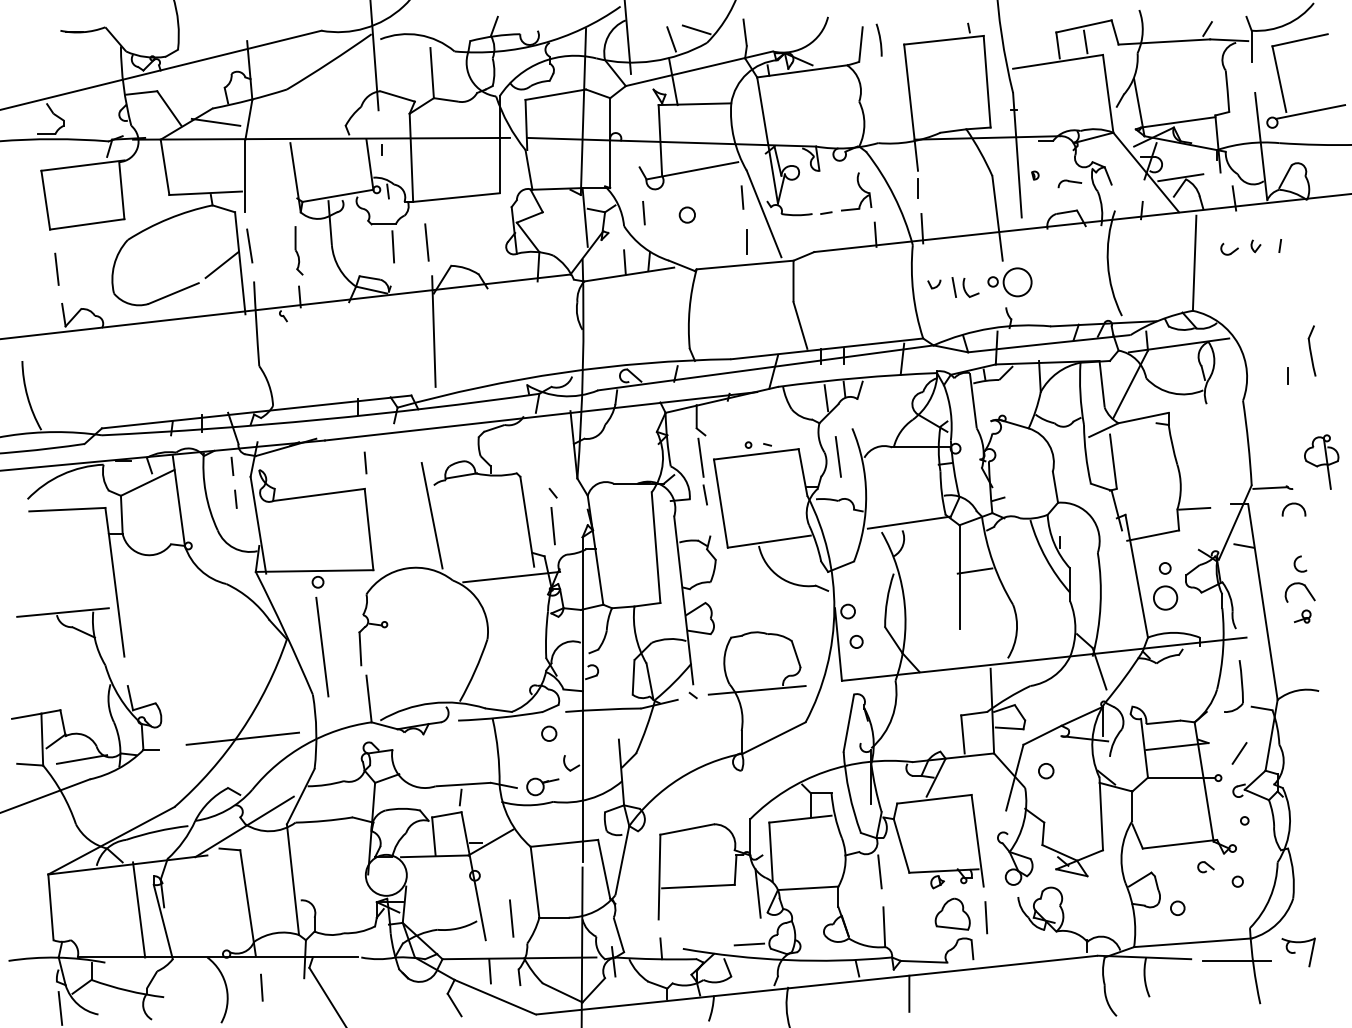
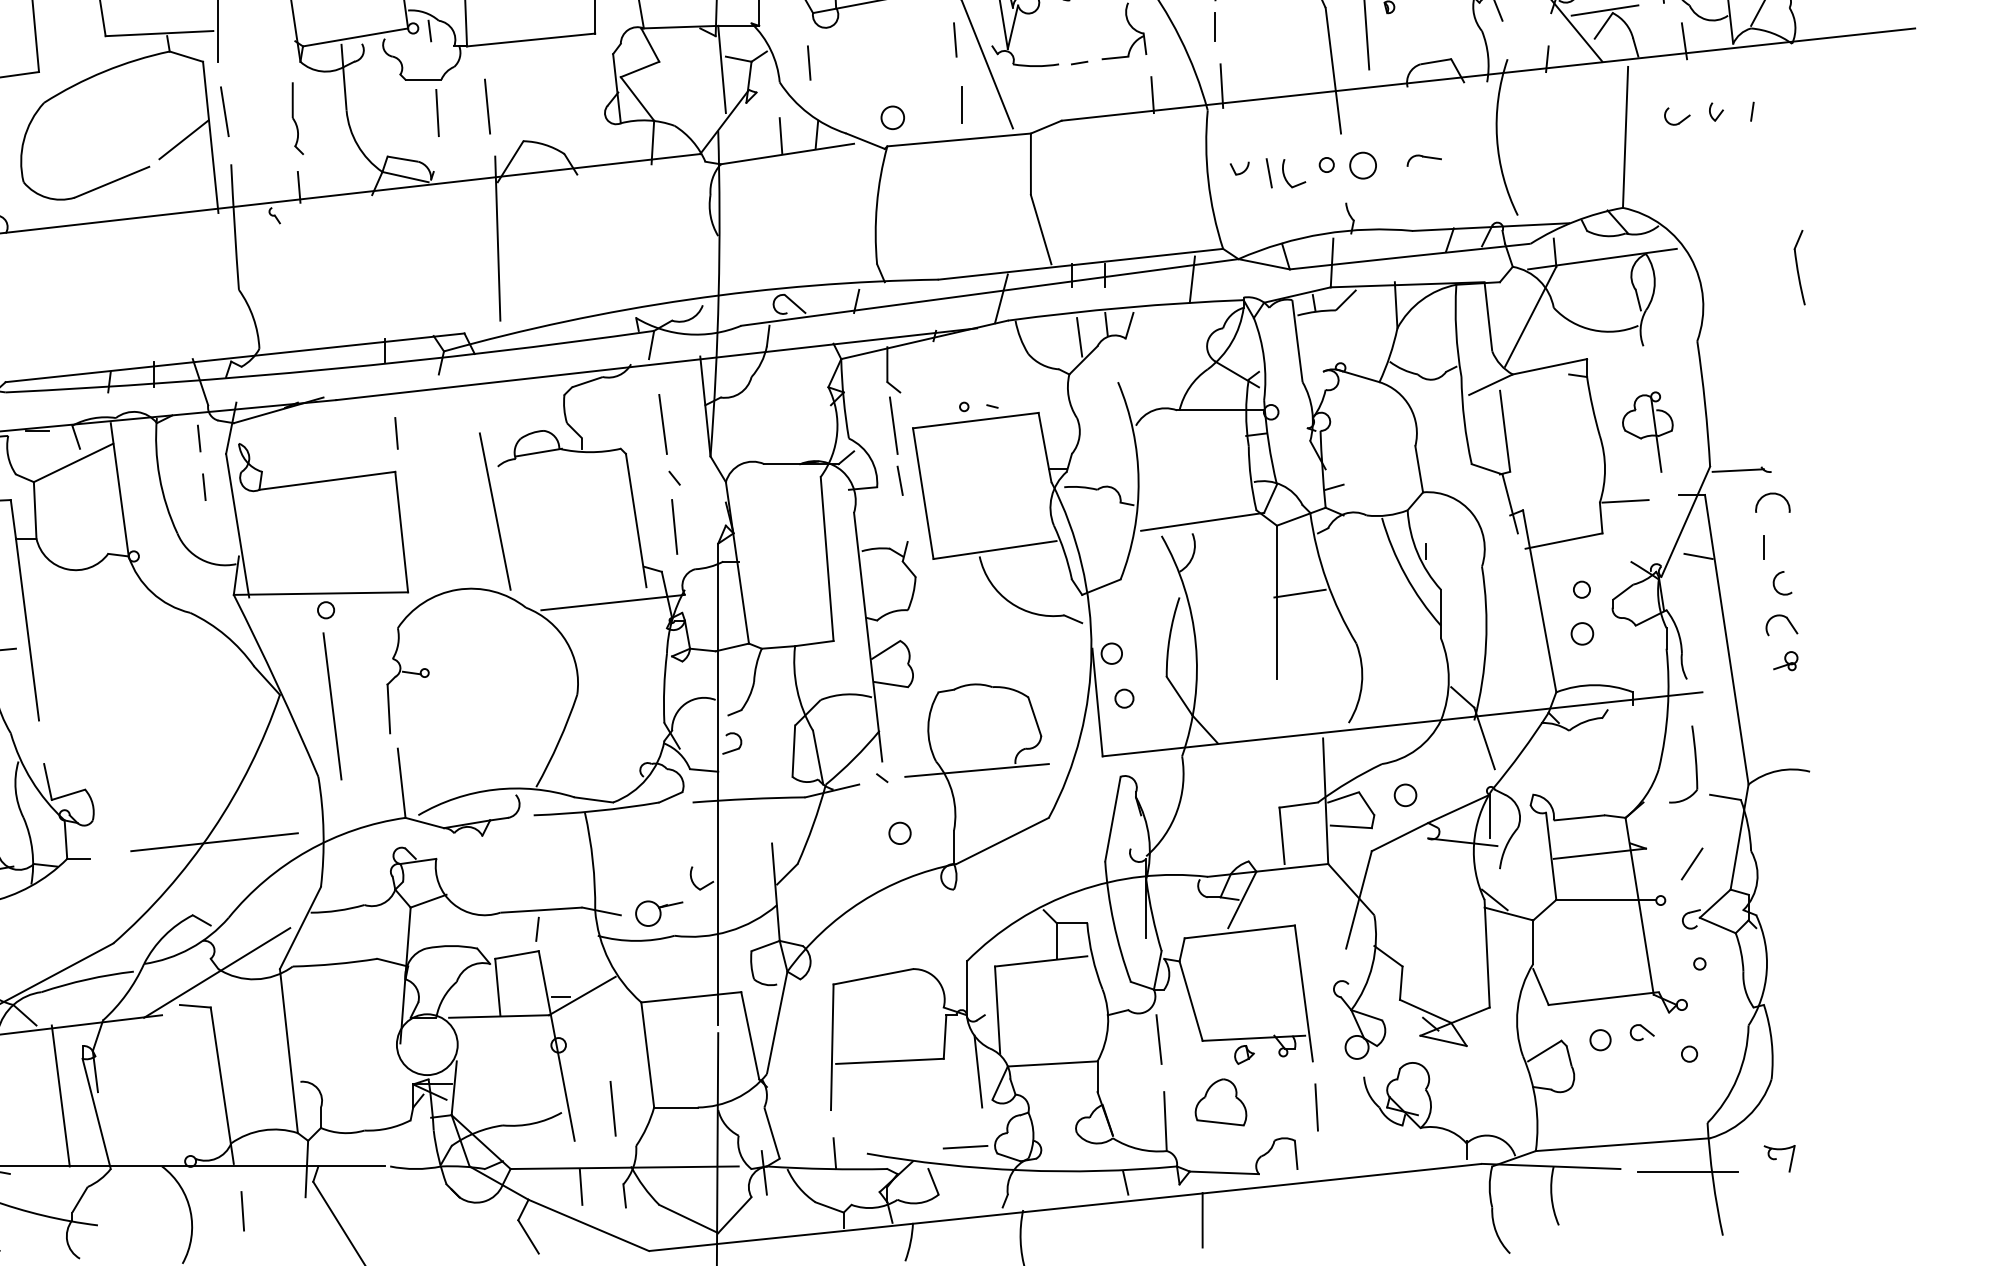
part: (1069, 183) -> (1423, 159), moved
circle: (686, 214) -> (891, 116), moved
circle: (1017, 282) -> (1362, 165), size x0.62
line: (1287, 375) -> (1763, 546), moved
line: (837, 456) -> (661, 423), moved
part: (1321, 461) -> (1647, 431), moved
part: (1299, 591) -> (1780, 623), size x0.71
circle: (1165, 598) -> (1582, 634), size x0.62
circle: (549, 733) -> (900, 832), moved
circle: (1046, 771) -> (1405, 795), moved
circle: (1177, 907) -> (1600, 1038), moved
part: (952, 913) -> (1220, 1101), moved
part: (1298, 951) -> (1779, 1157), size x0.62

